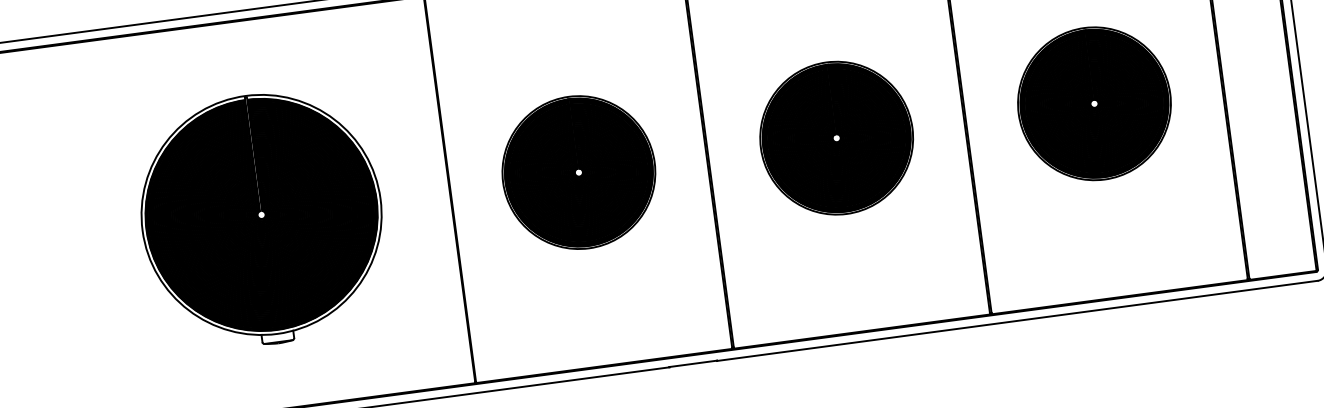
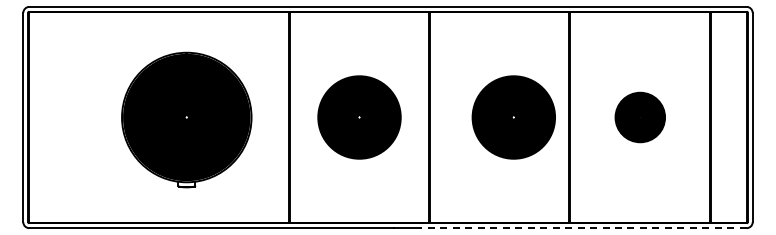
part: (1095, 103) -> (640, 117), size x0.6
part: (836, 138) -> (513, 117), moved
line: (1015, 321) -> (582, 228), solid -> dashed

